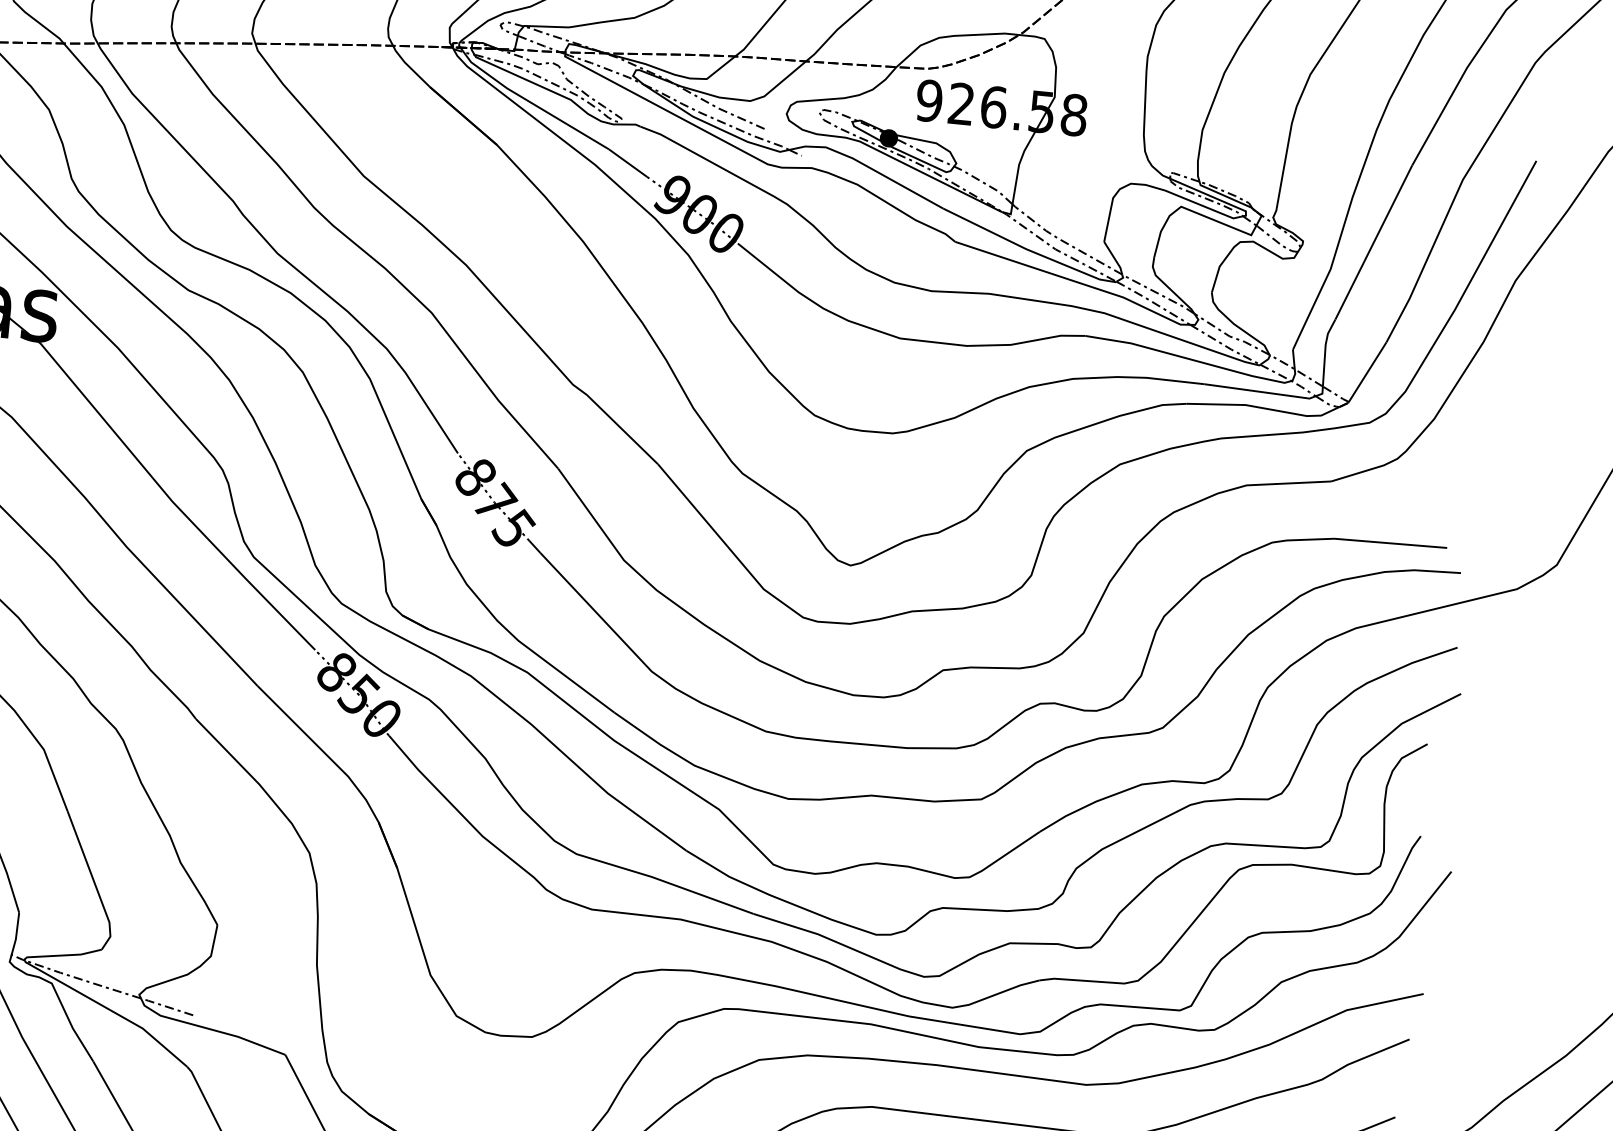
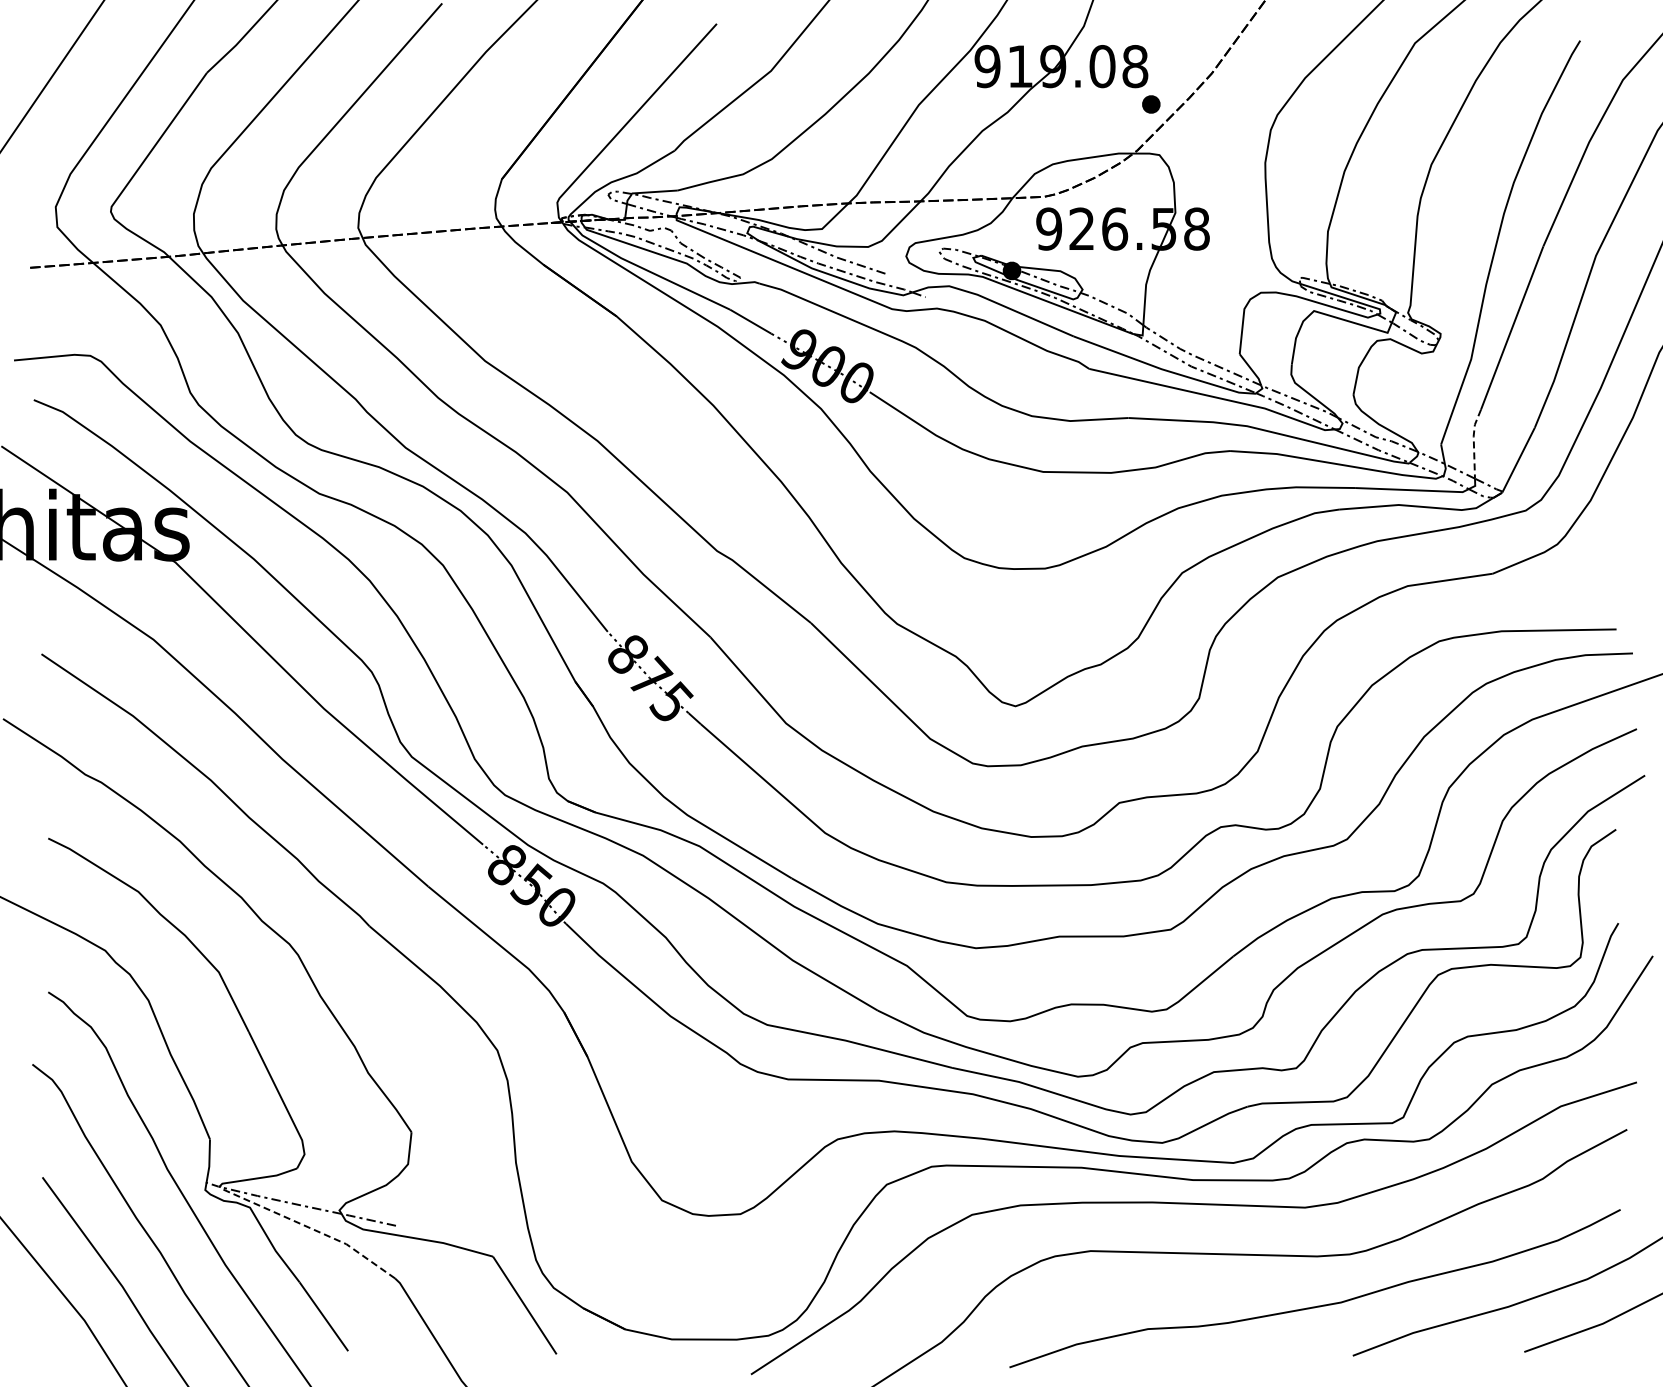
line: (1324, 350) -> (1473, 442), solid -> dashed
line: (108, 1008) -> (309, 1227), solid -> dashed

